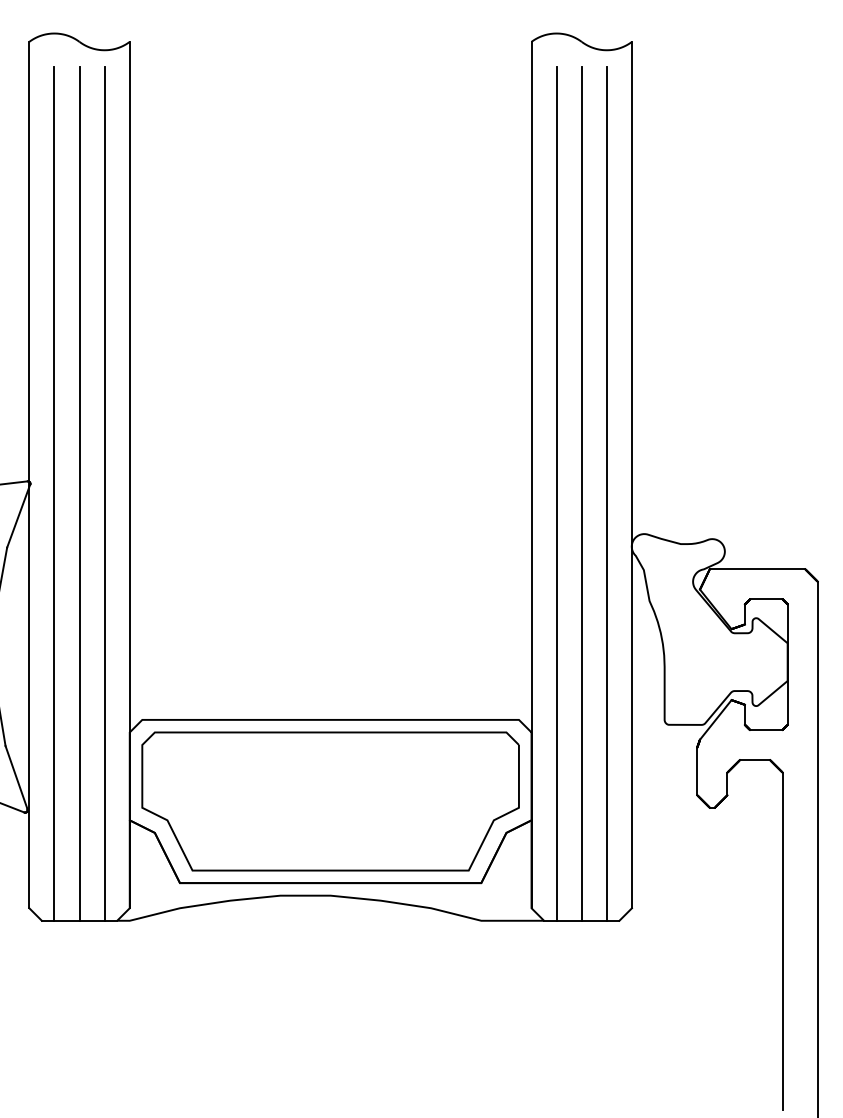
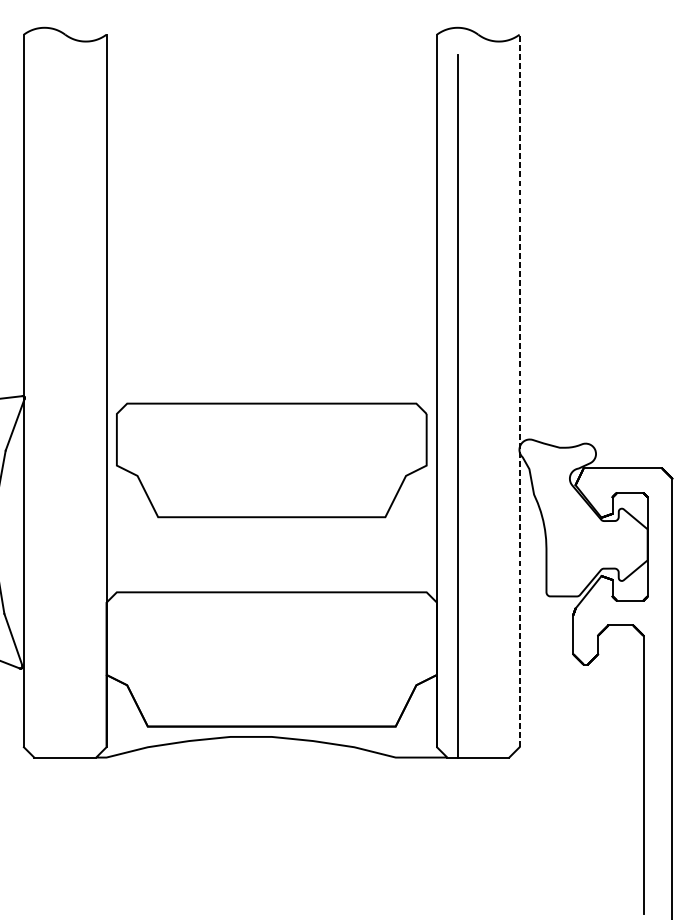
line: (631, 474) -> (519, 390), solid -> dashed
line: (54, 493) -> (44, 406), removed
line: (79, 493) -> (65, 406), removed
line: (104, 493) -> (85, 406), removed
line: (581, 493) -> (478, 406), removed
line: (606, 493) -> (498, 406), removed
part: (330, 801) -> (271, 460), moved

